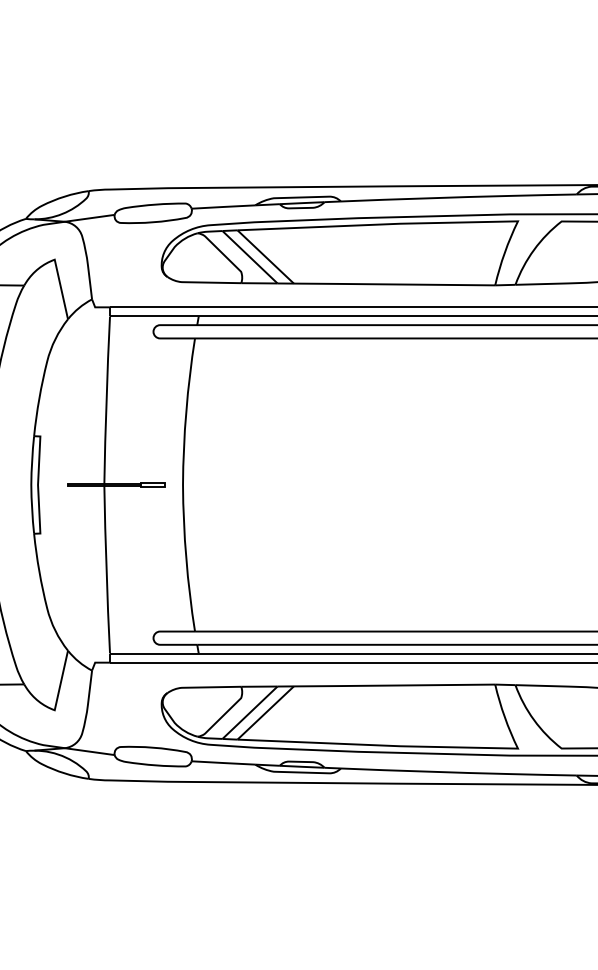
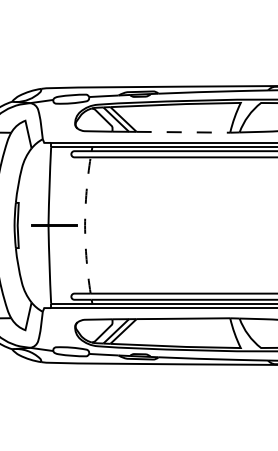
line: (392, 284) -> (182, 132), solid -> dashed
line: (183, 485) -> (85, 225), solid -> dashed

